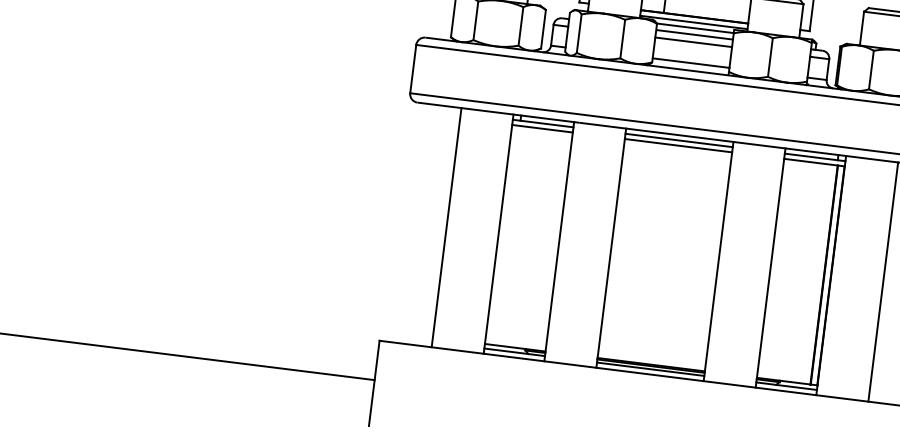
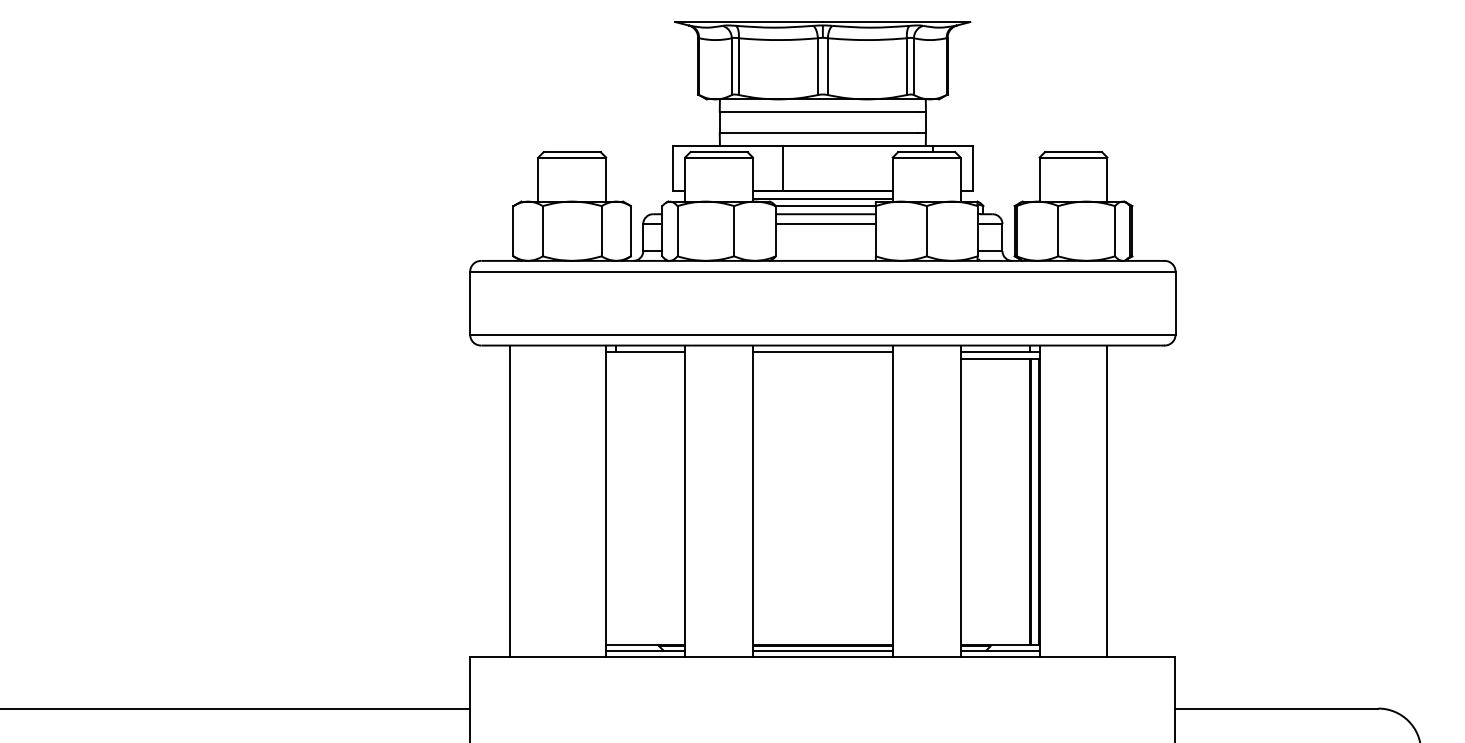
line: (690, 63) -> (825, 251), removed
line: (542, 129) -> (645, 359), removed
line: (678, 145) -> (822, 359), removed
line: (446, 227) -> (510, 501), moved

